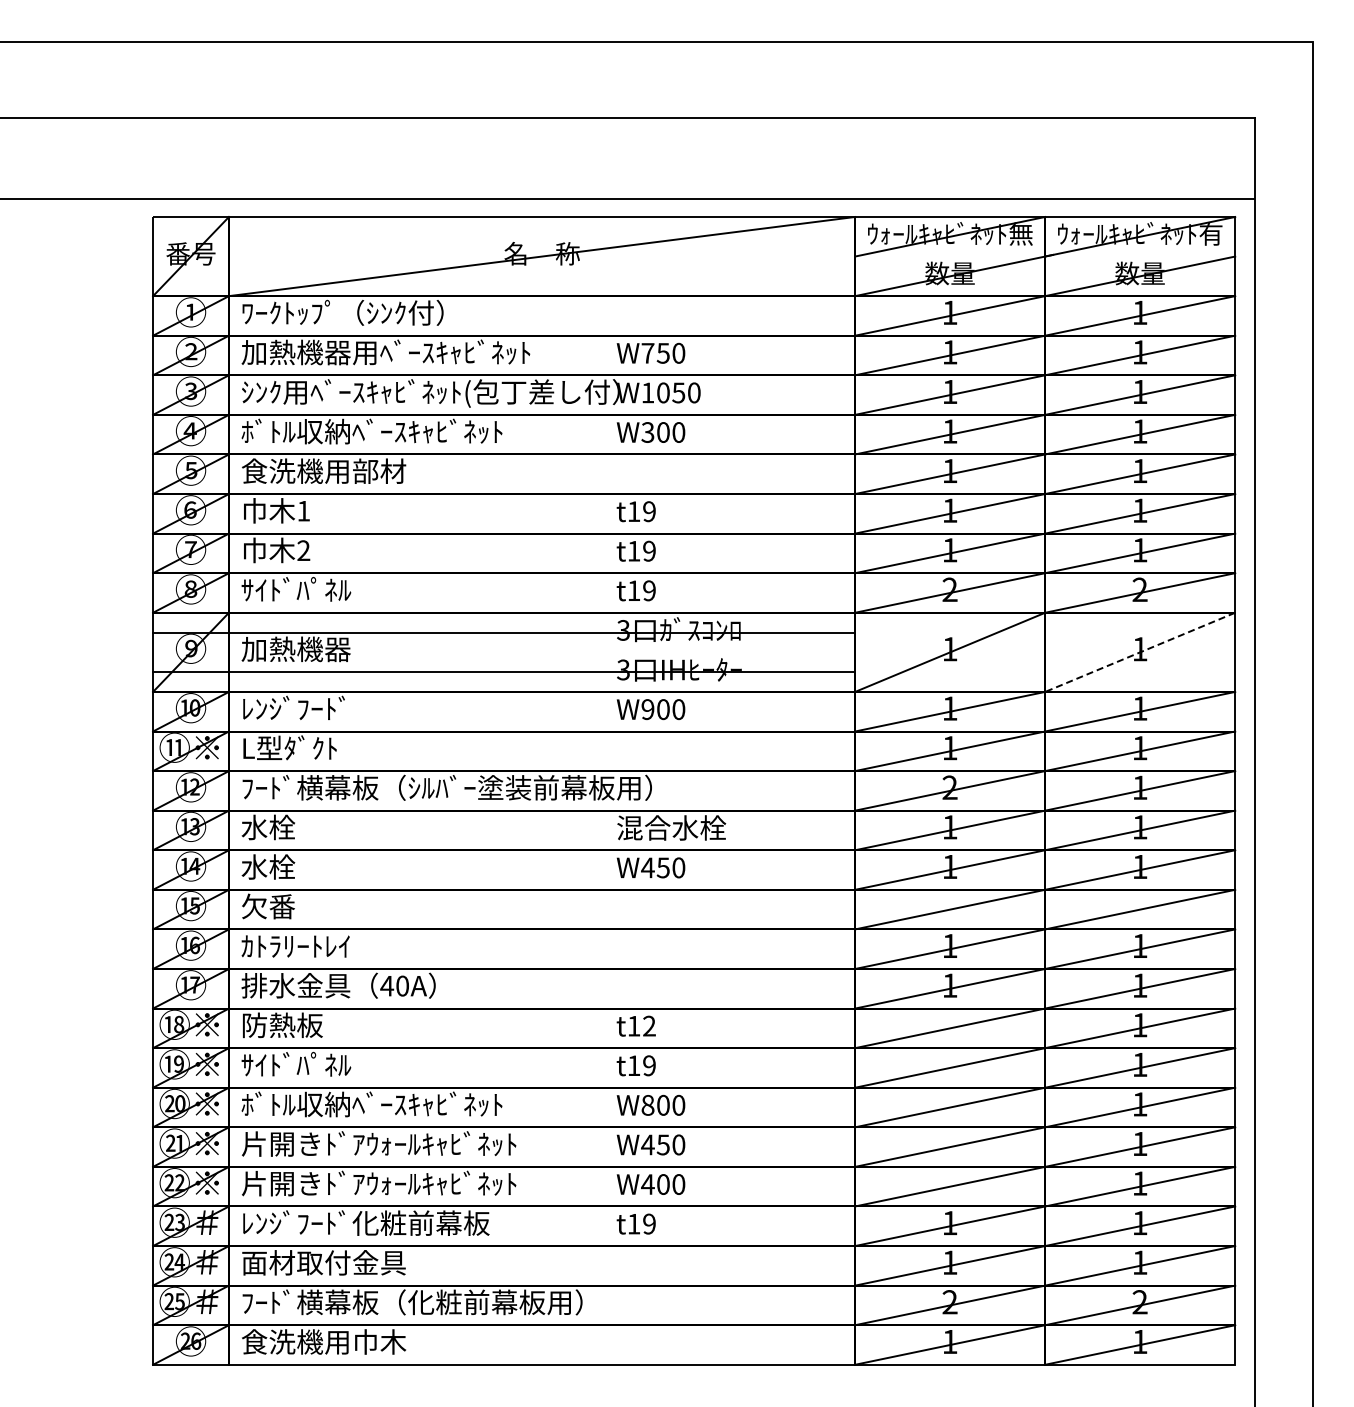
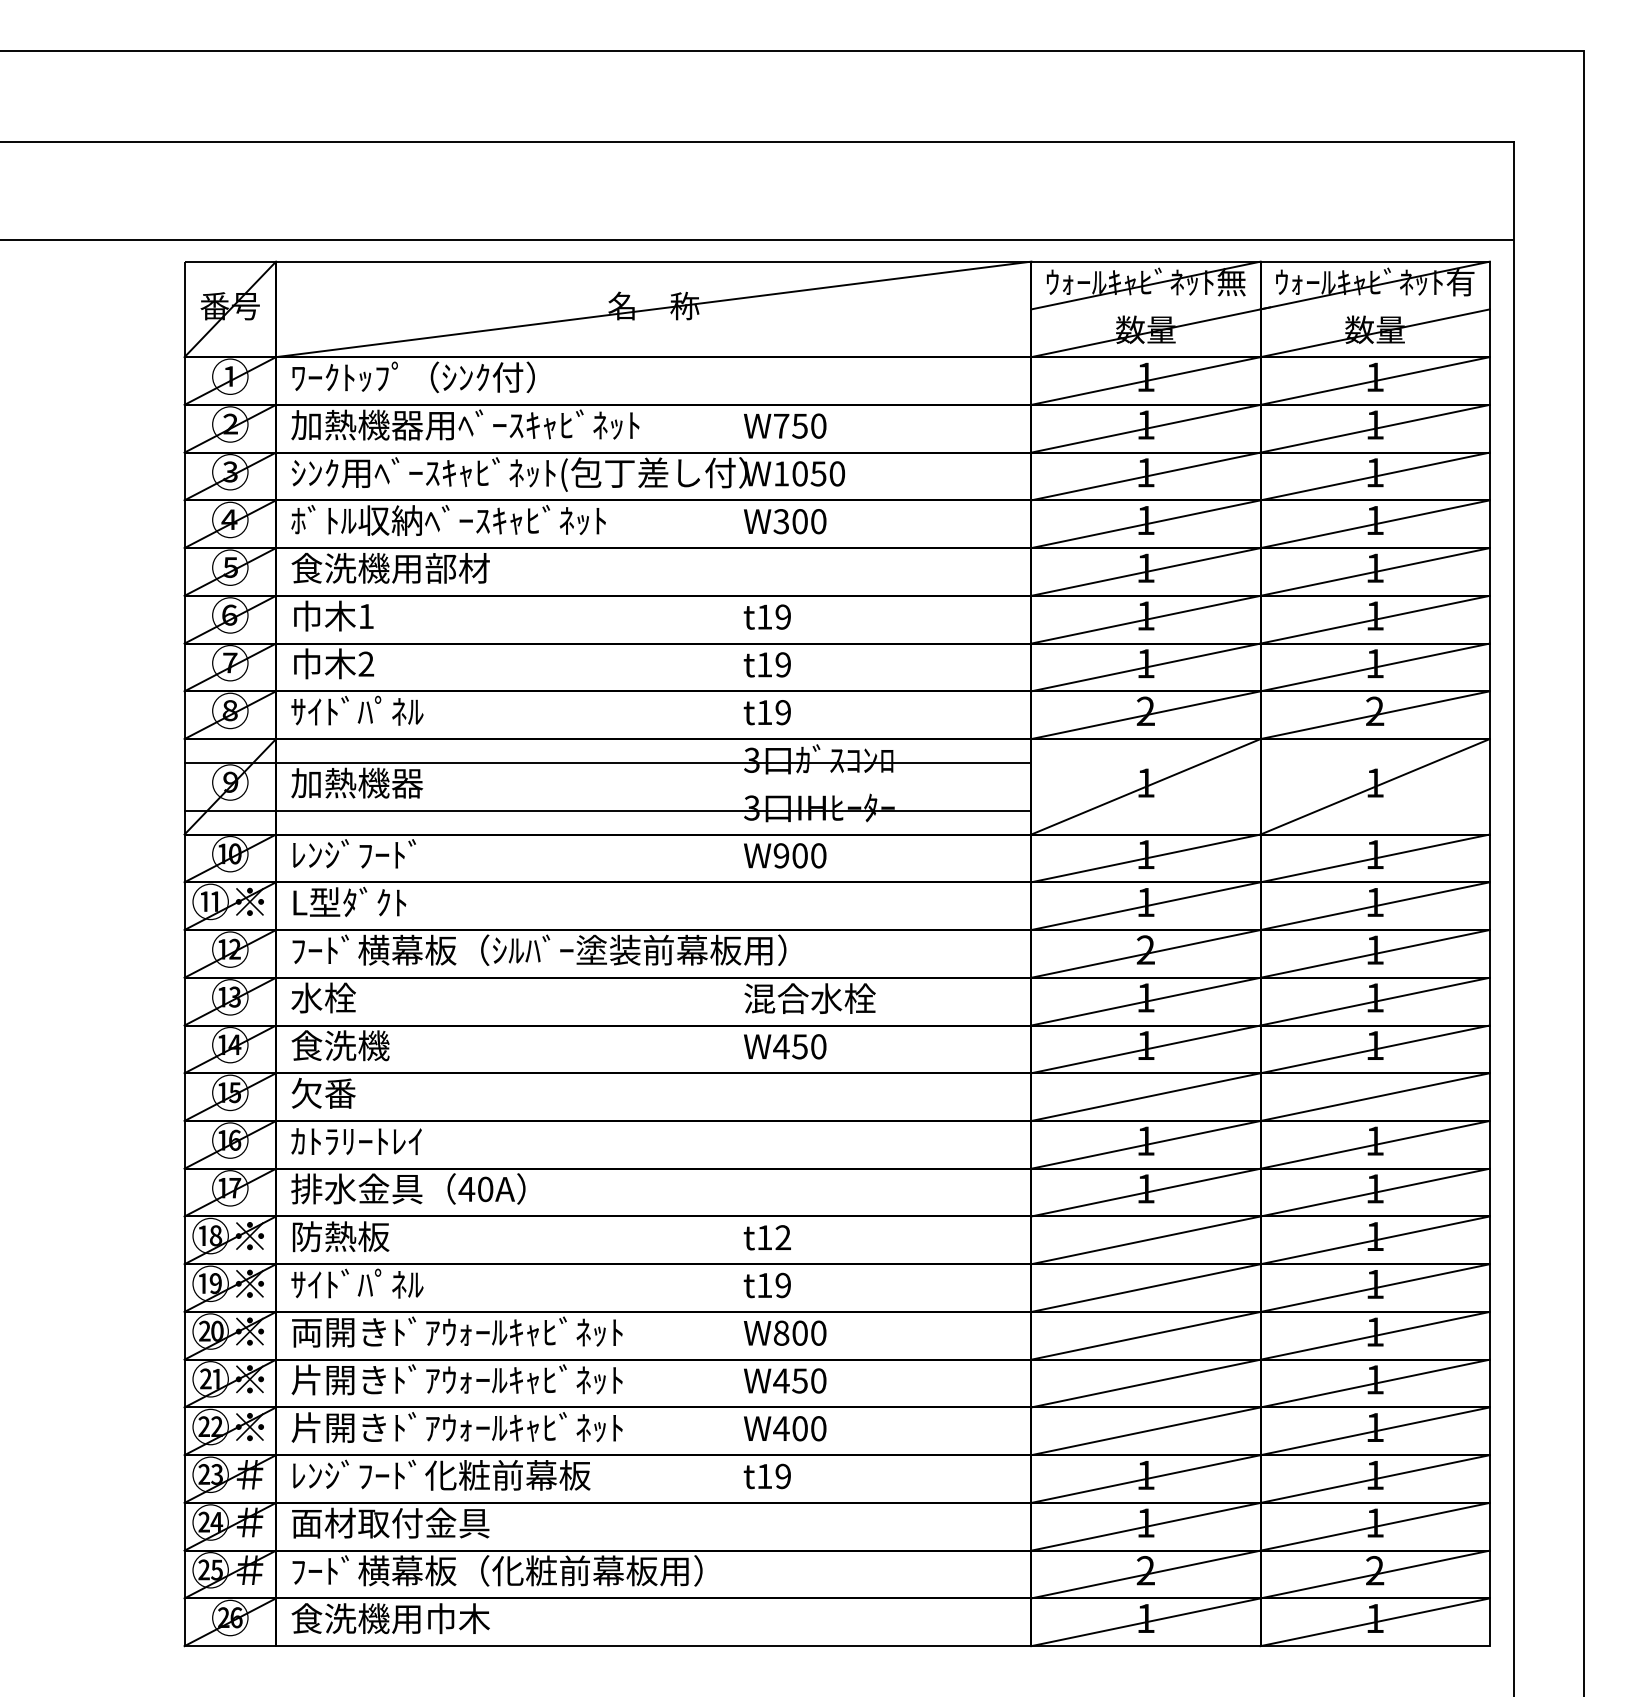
line: (1140, 652) -> (1375, 786), dashed -> solid
text: (281, 866) -> (339, 1045), 水栓 -> 食洗機
text: (378, 1104) -> (456, 1332), ﾎﾞﾄﾙ収納ﾍﾞｰｽｷｬﾋﾞﾈｯﾄ -> 両開きﾄﾞｱｳｫｰﾙｷｬﾋﾞﾈｯﾄ

